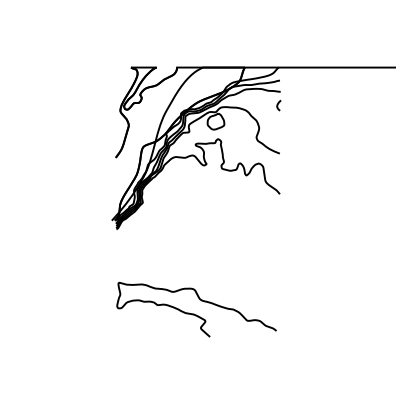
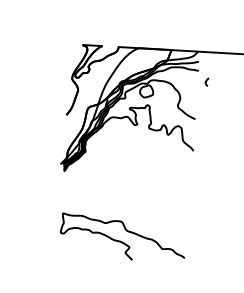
curve: (278, 105) -> (206, 82), moved

